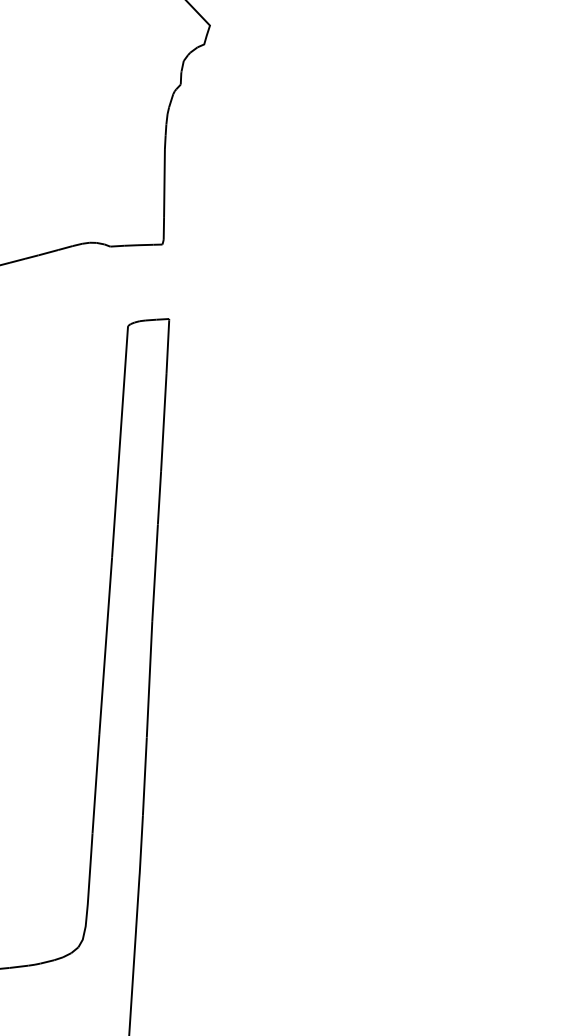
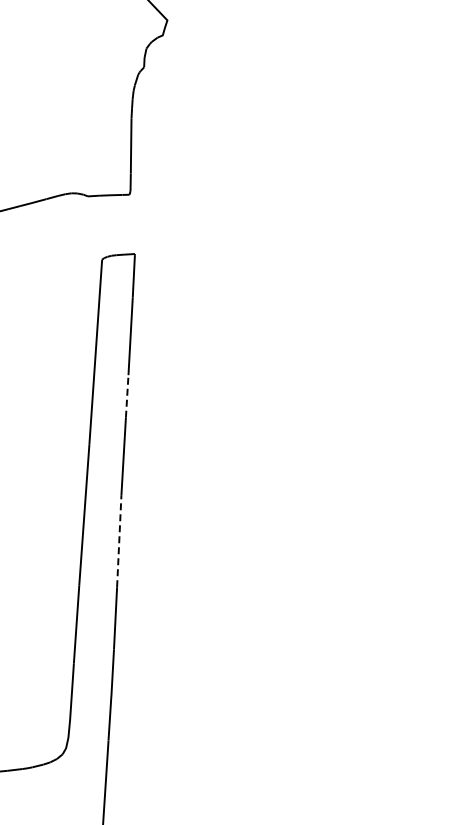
line: (159, 496) -> (127, 395), solid -> dashed
line: (149, 678) -> (119, 540), solid -> dashed

